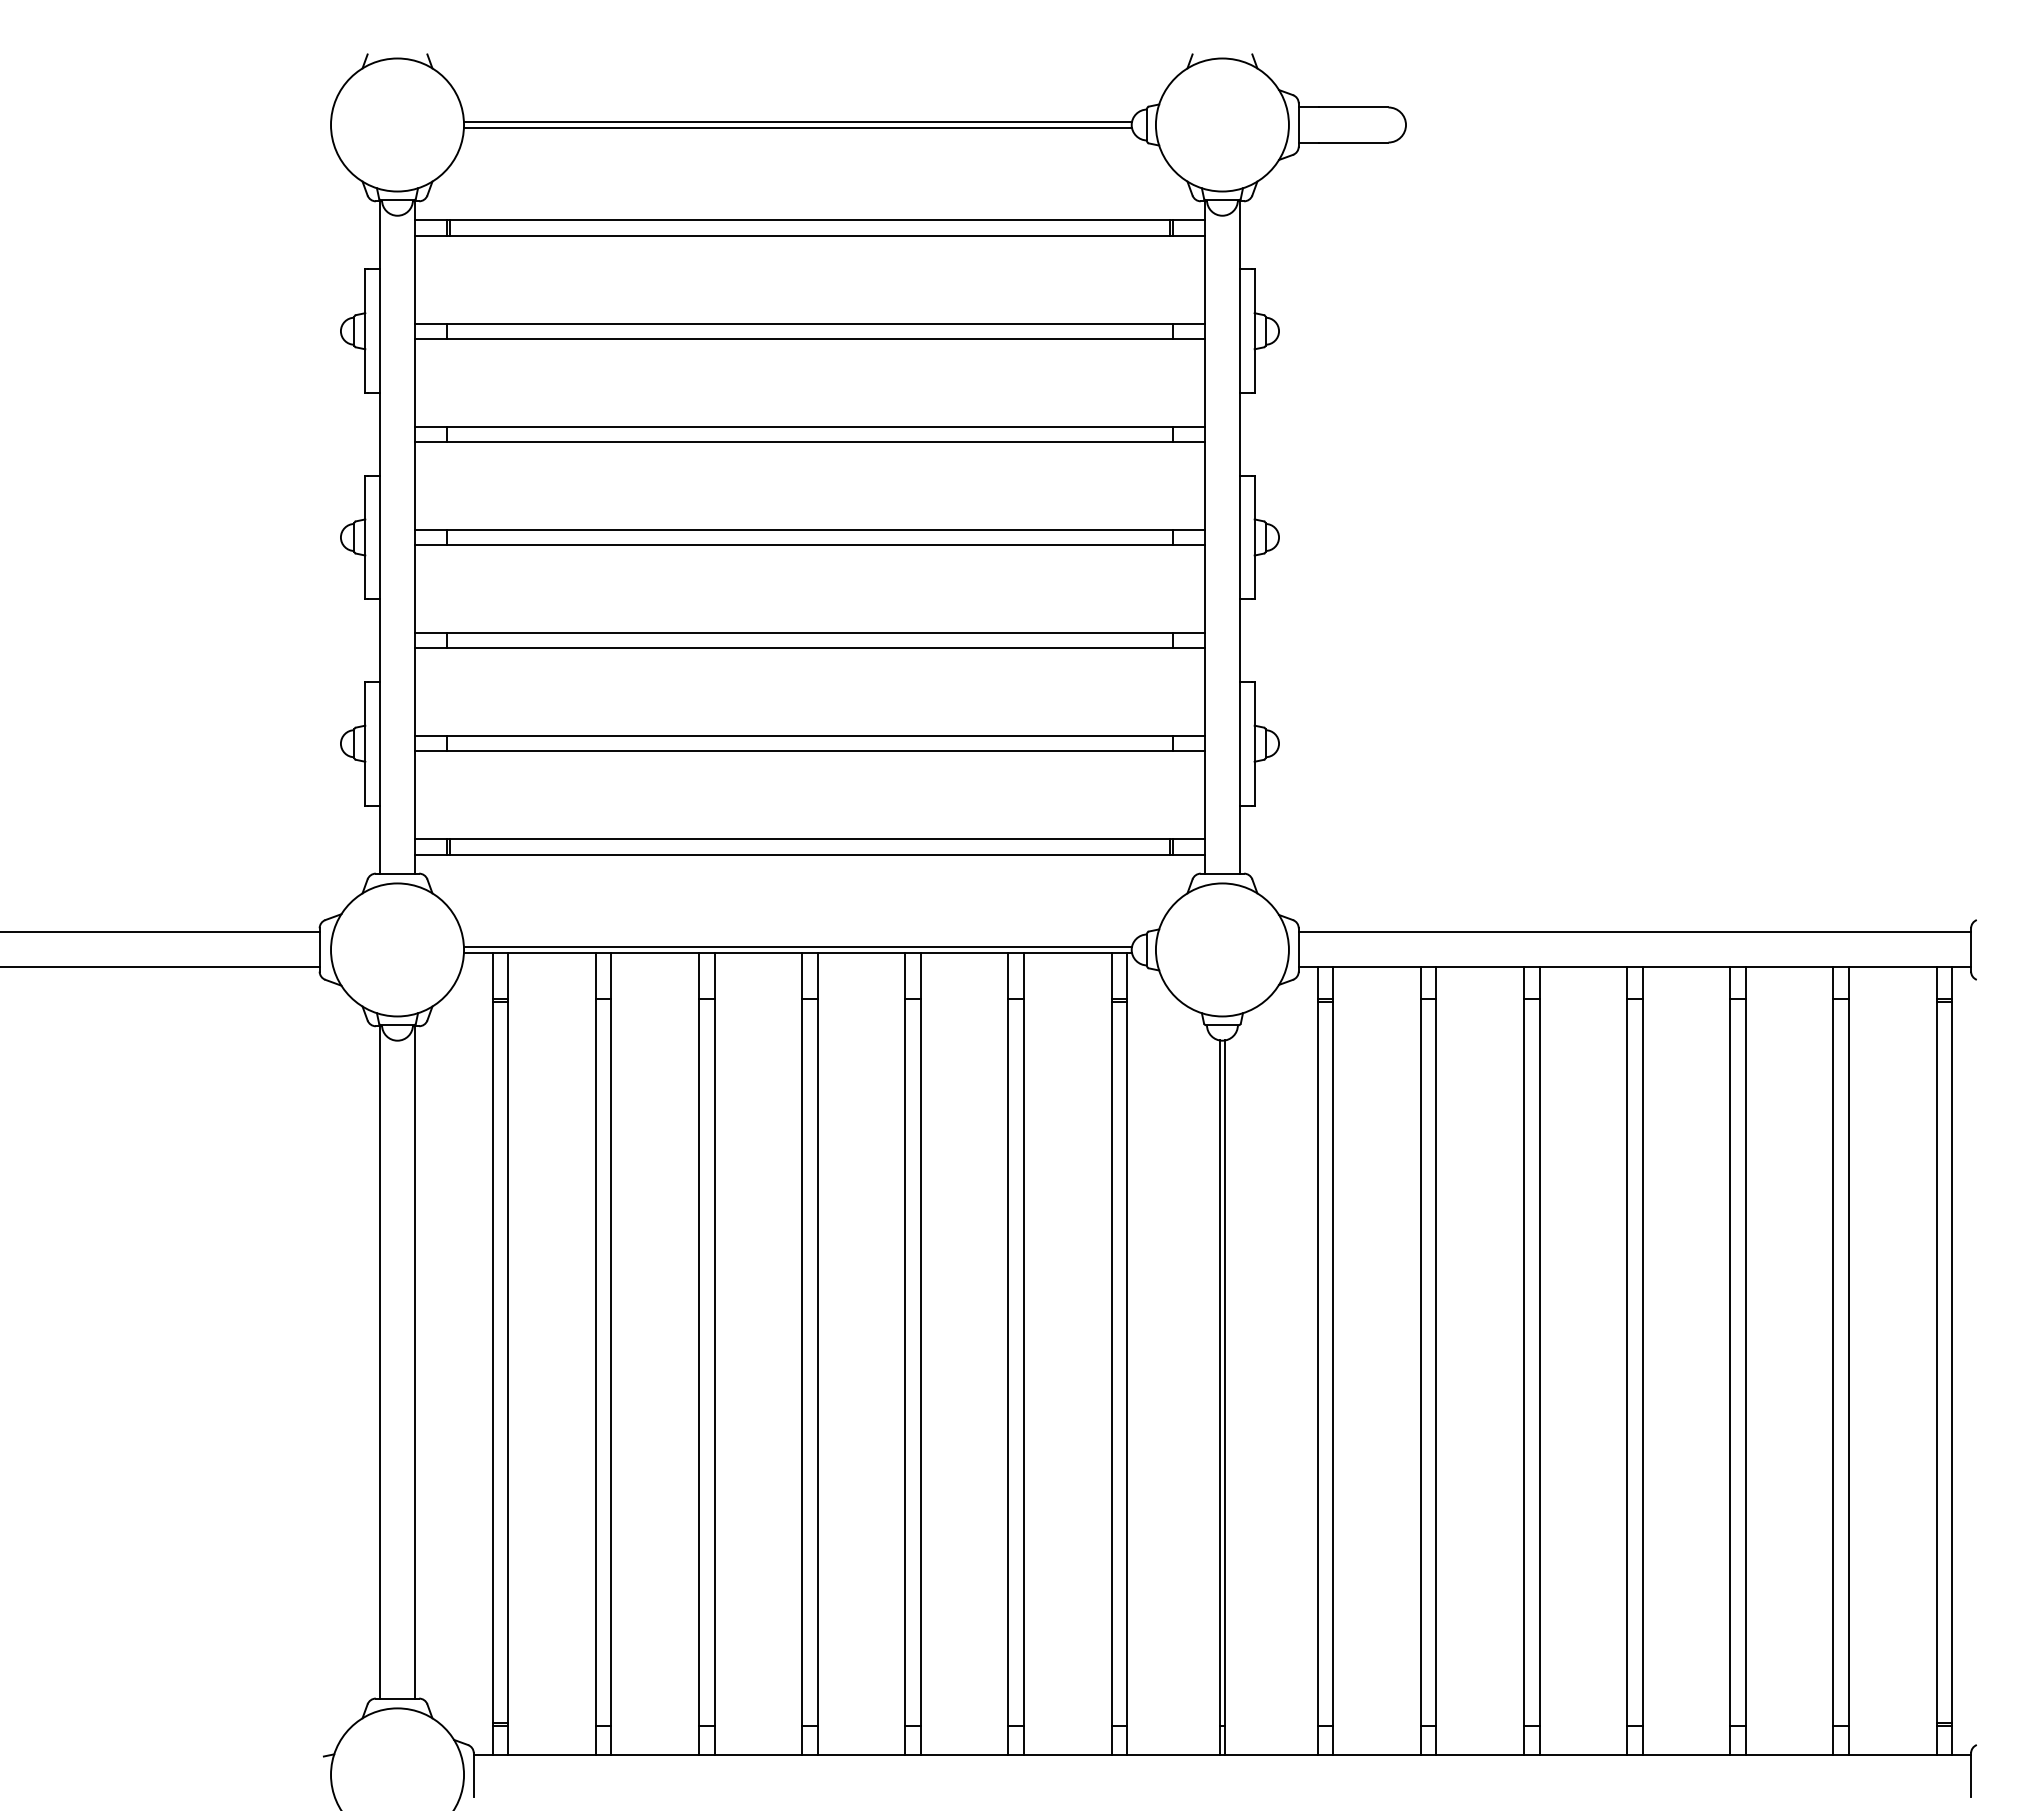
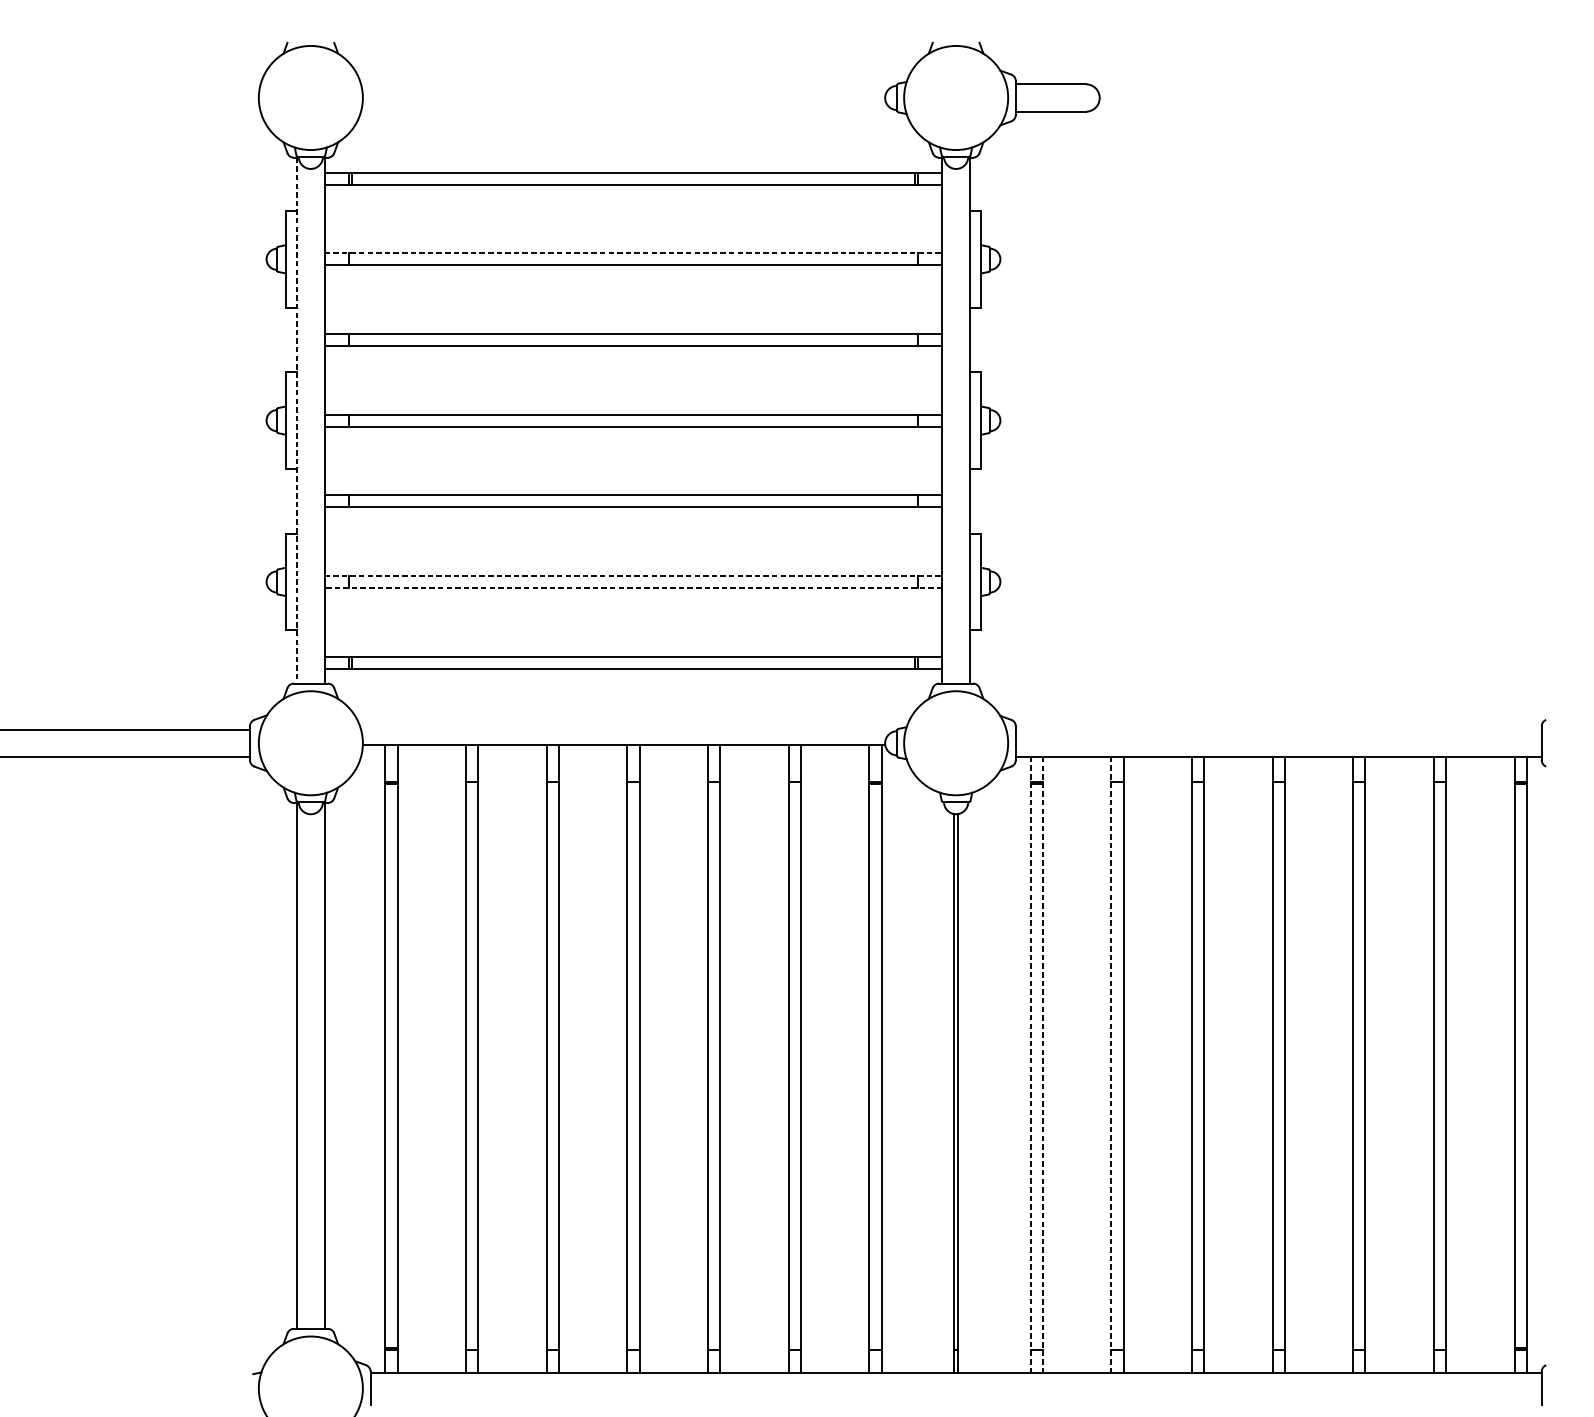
line: (797, 122) -> (623, 96), removed
line: (797, 127) -> (623, 99), removed
line: (809, 323) -> (633, 253), solid -> dashed
line: (379, 537) -> (296, 420), solid -> dashed
line: (809, 735) -> (633, 575), solid -> dashed
line: (809, 751) -> (633, 588), solid -> dashed
line: (1634, 932) -> (1278, 729), removed
line: (797, 947) -> (623, 741), removed
line: (1317, 1361) -> (1030, 1065), solid -> dashed
line: (1333, 1361) -> (1043, 1065), solid -> dashed
line: (1420, 1361) -> (1111, 1065), solid -> dashed

